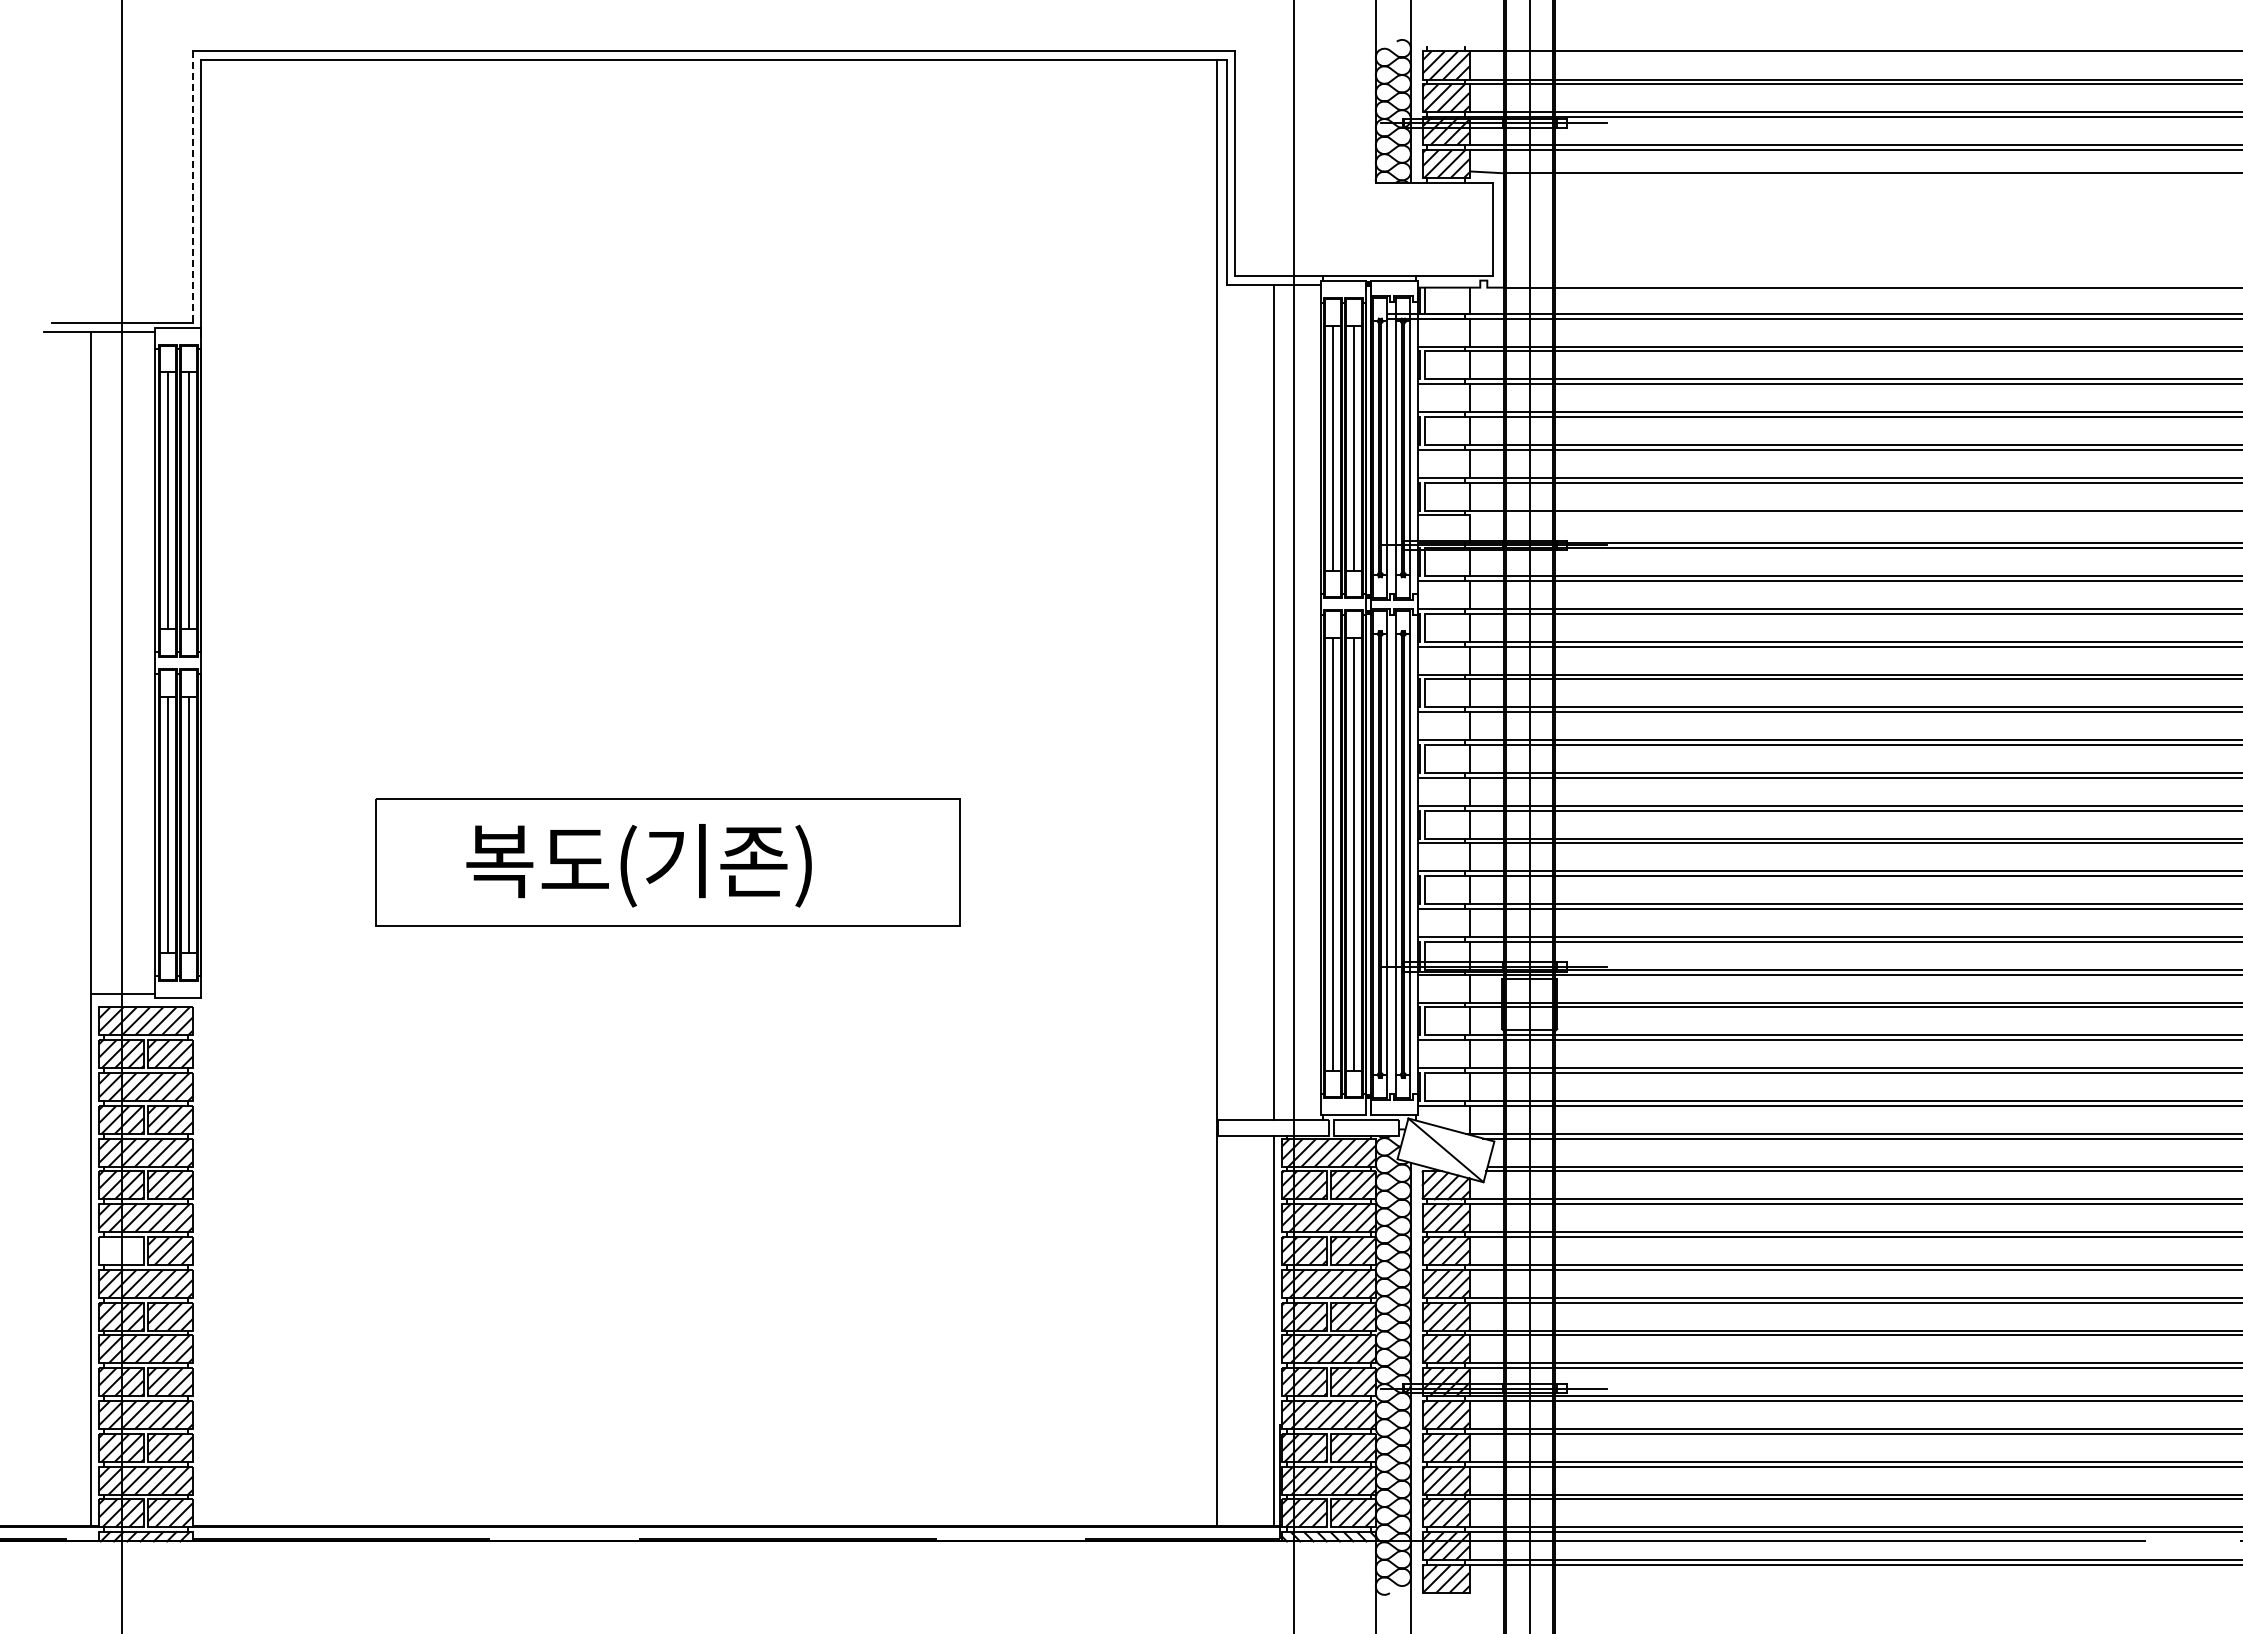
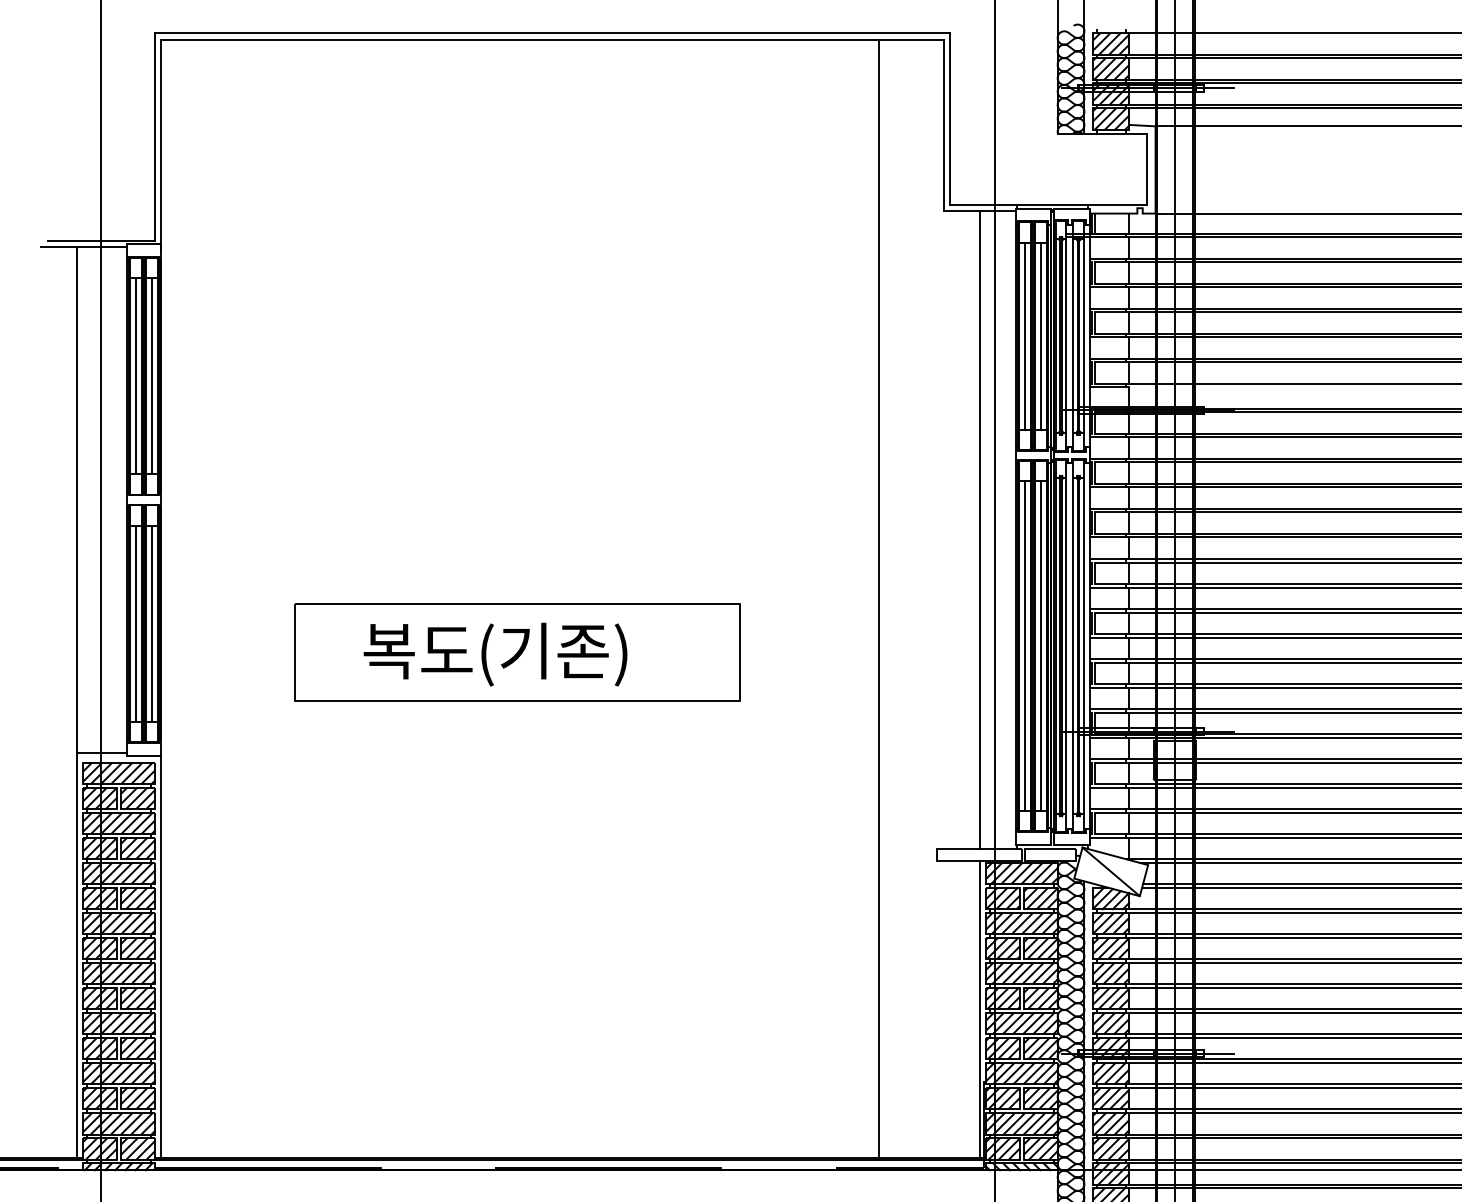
line: (192, 187) -> (154, 137), dashed -> solid
line: (1216, 792) -> (878, 598), moved
hatch: (120, 1250) -> (99, 948), added
line: (201, 1261) -> (161, 956), added

